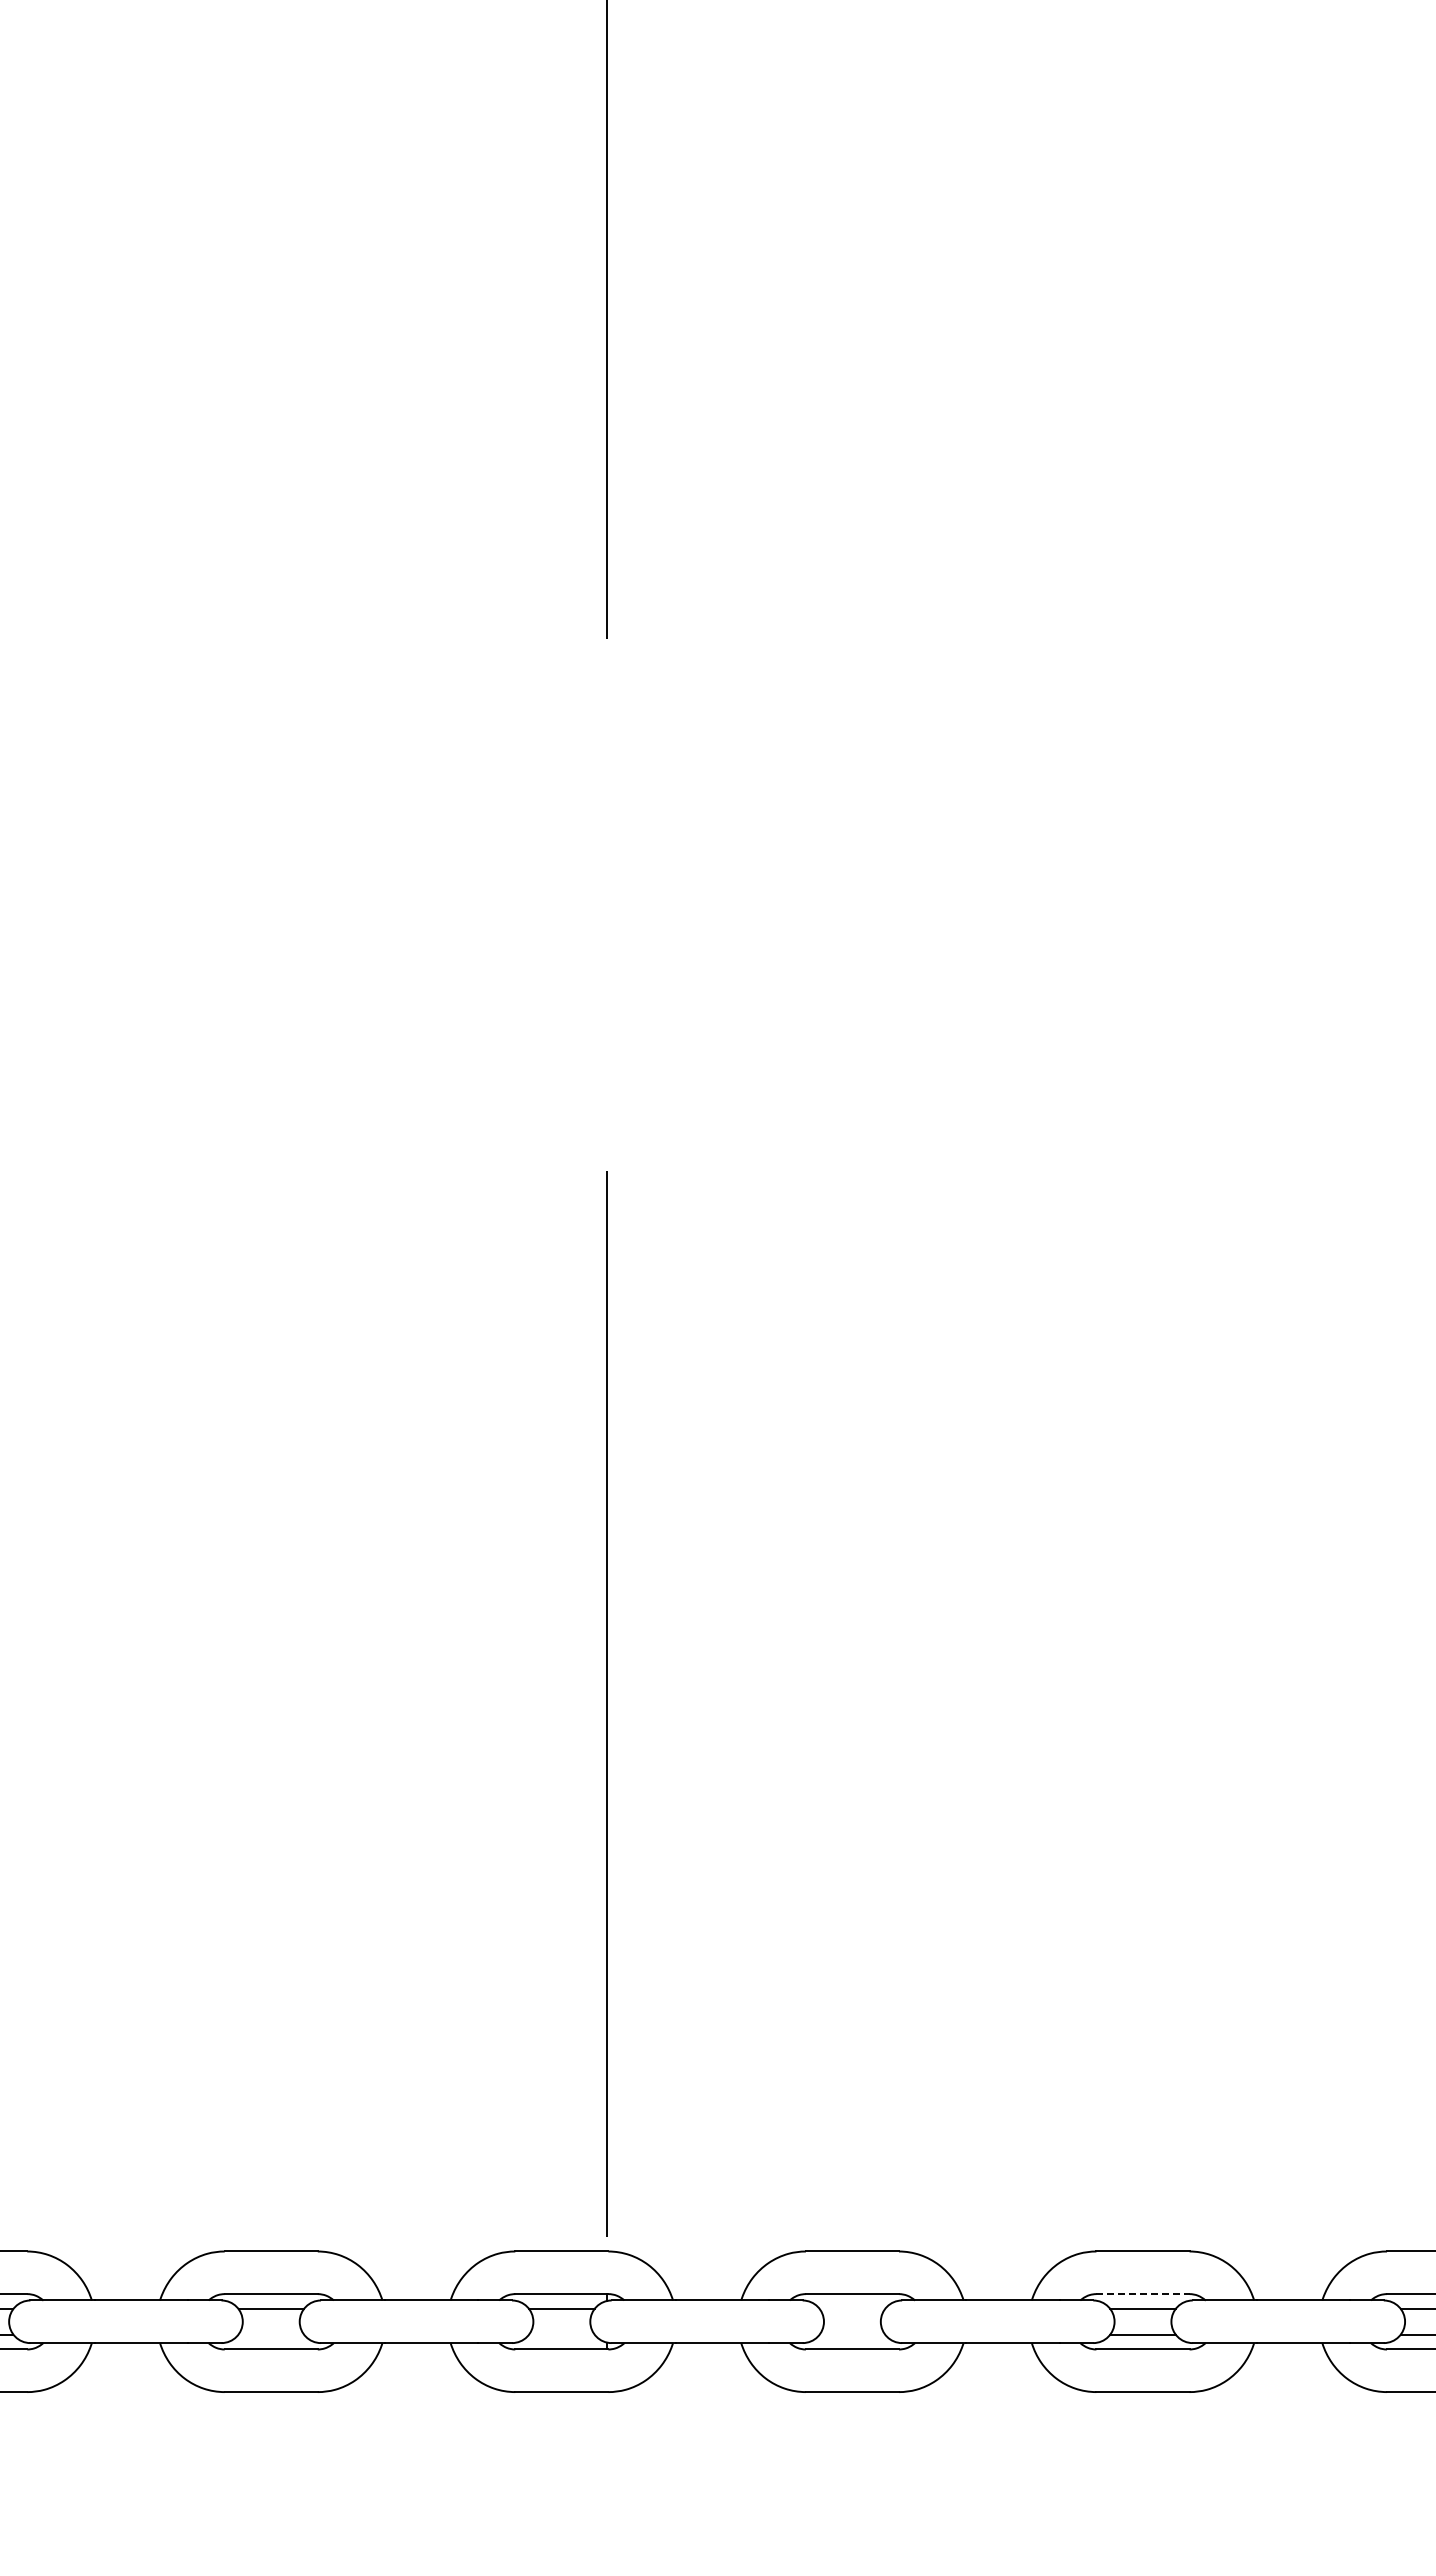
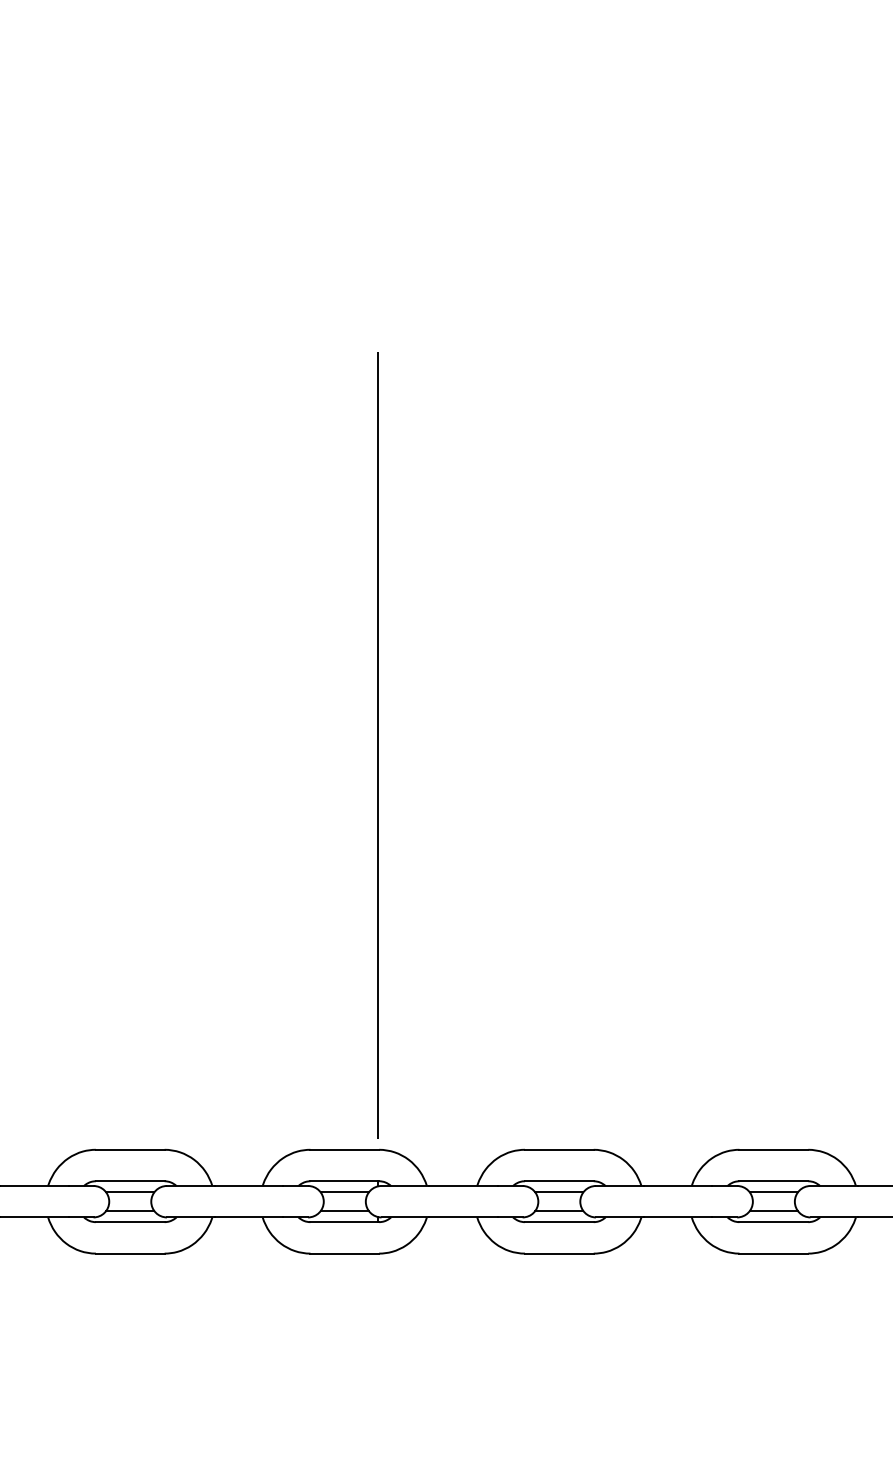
line: (1143, 2294) -> (774, 1181), dashed -> solid
line: (852, 2309) -> (559, 1192), added
line: (270, 2334) -> (129, 1211), added
line: (561, 2334) -> (344, 1211), added
line: (852, 2334) -> (559, 1211), added

